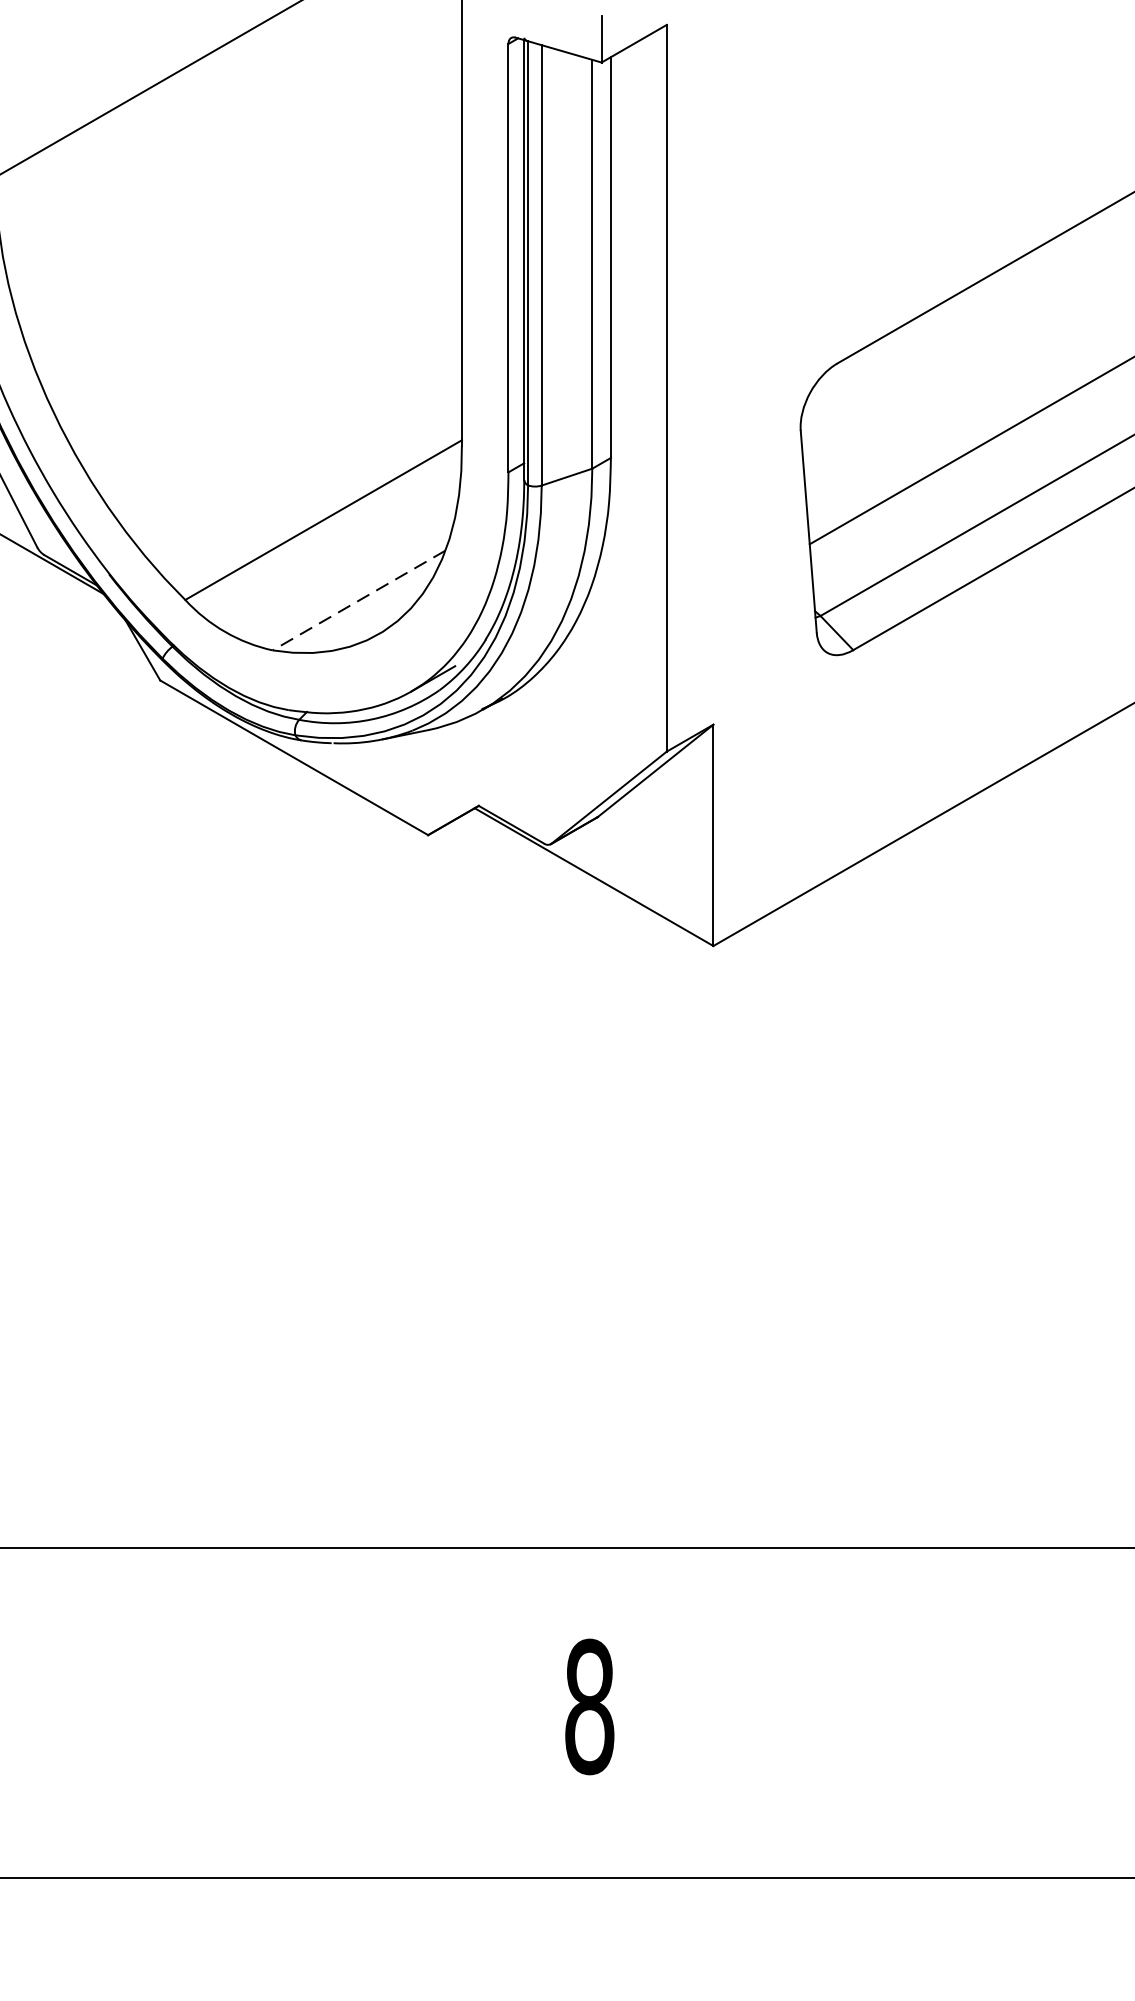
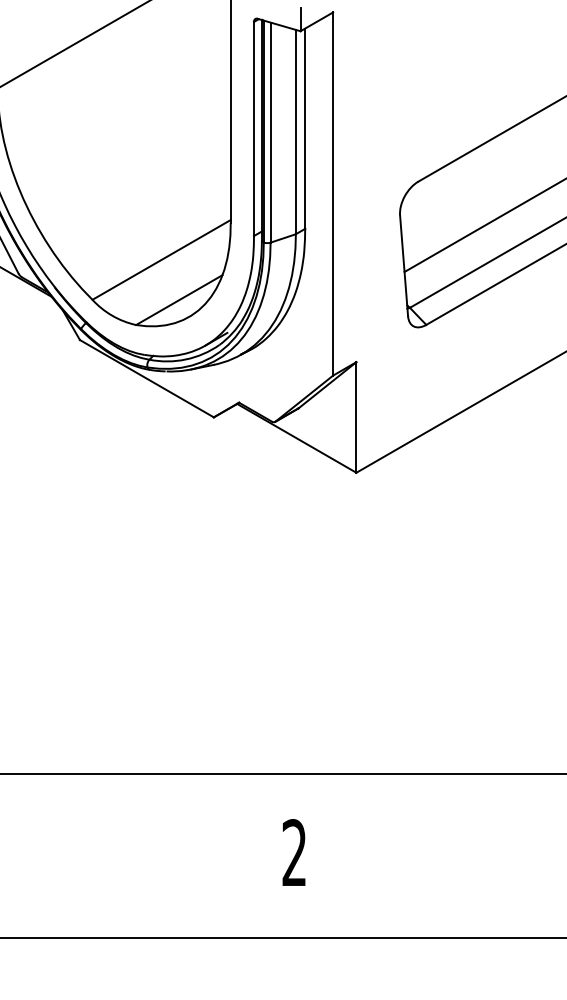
line: (359, 601) -> (179, 300), dashed -> solid
text: (589, 1707) -> (294, 853), 8 -> 2

